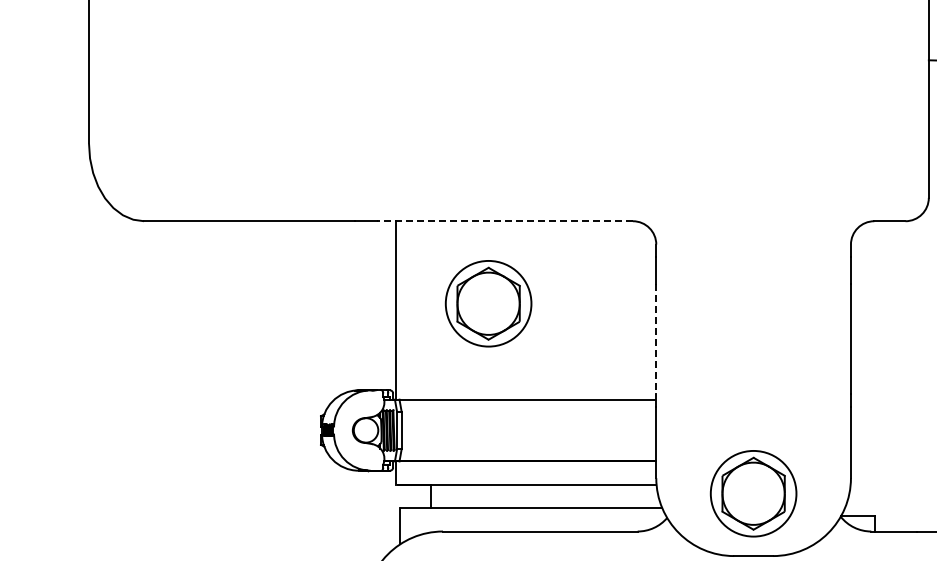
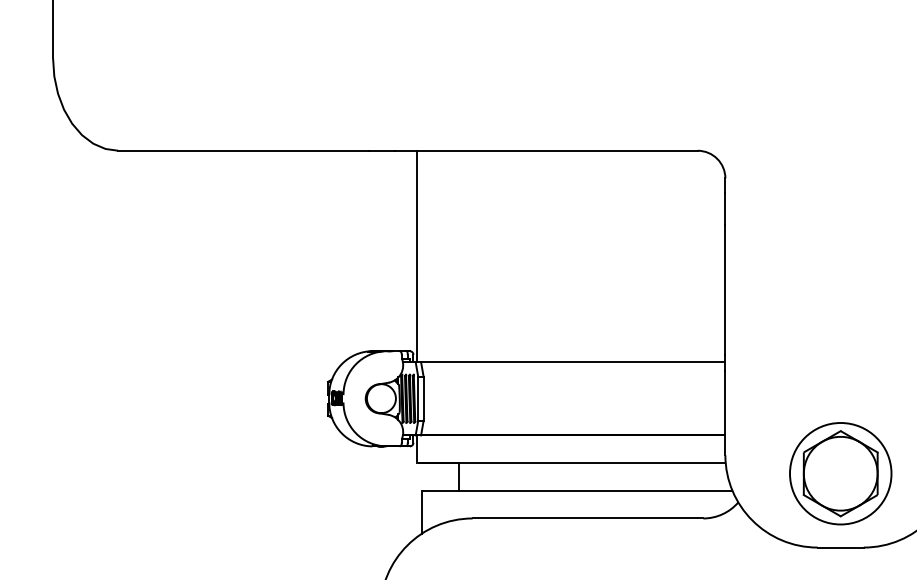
line: (505, 221) -> (546, 151), dashed -> solid
part: (488, 303) -> (526, 248), removed
line: (656, 339) -> (725, 290), dashed -> solid

